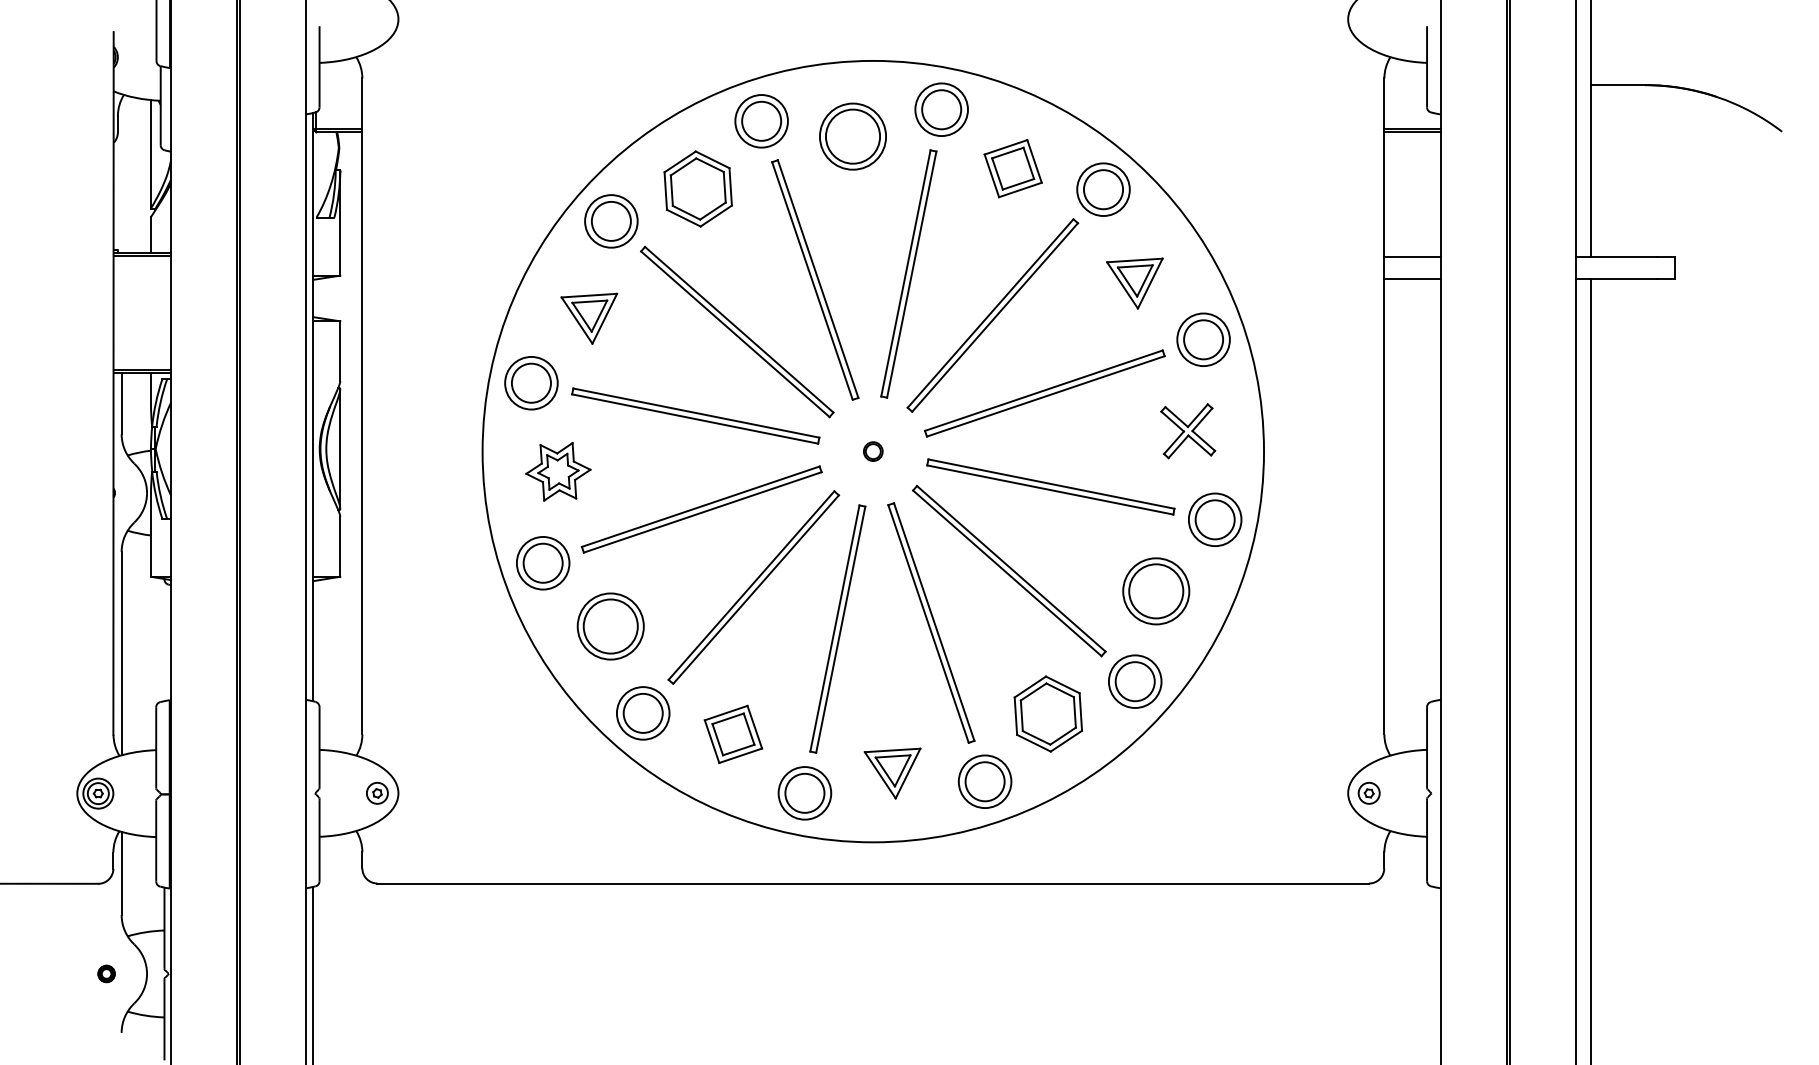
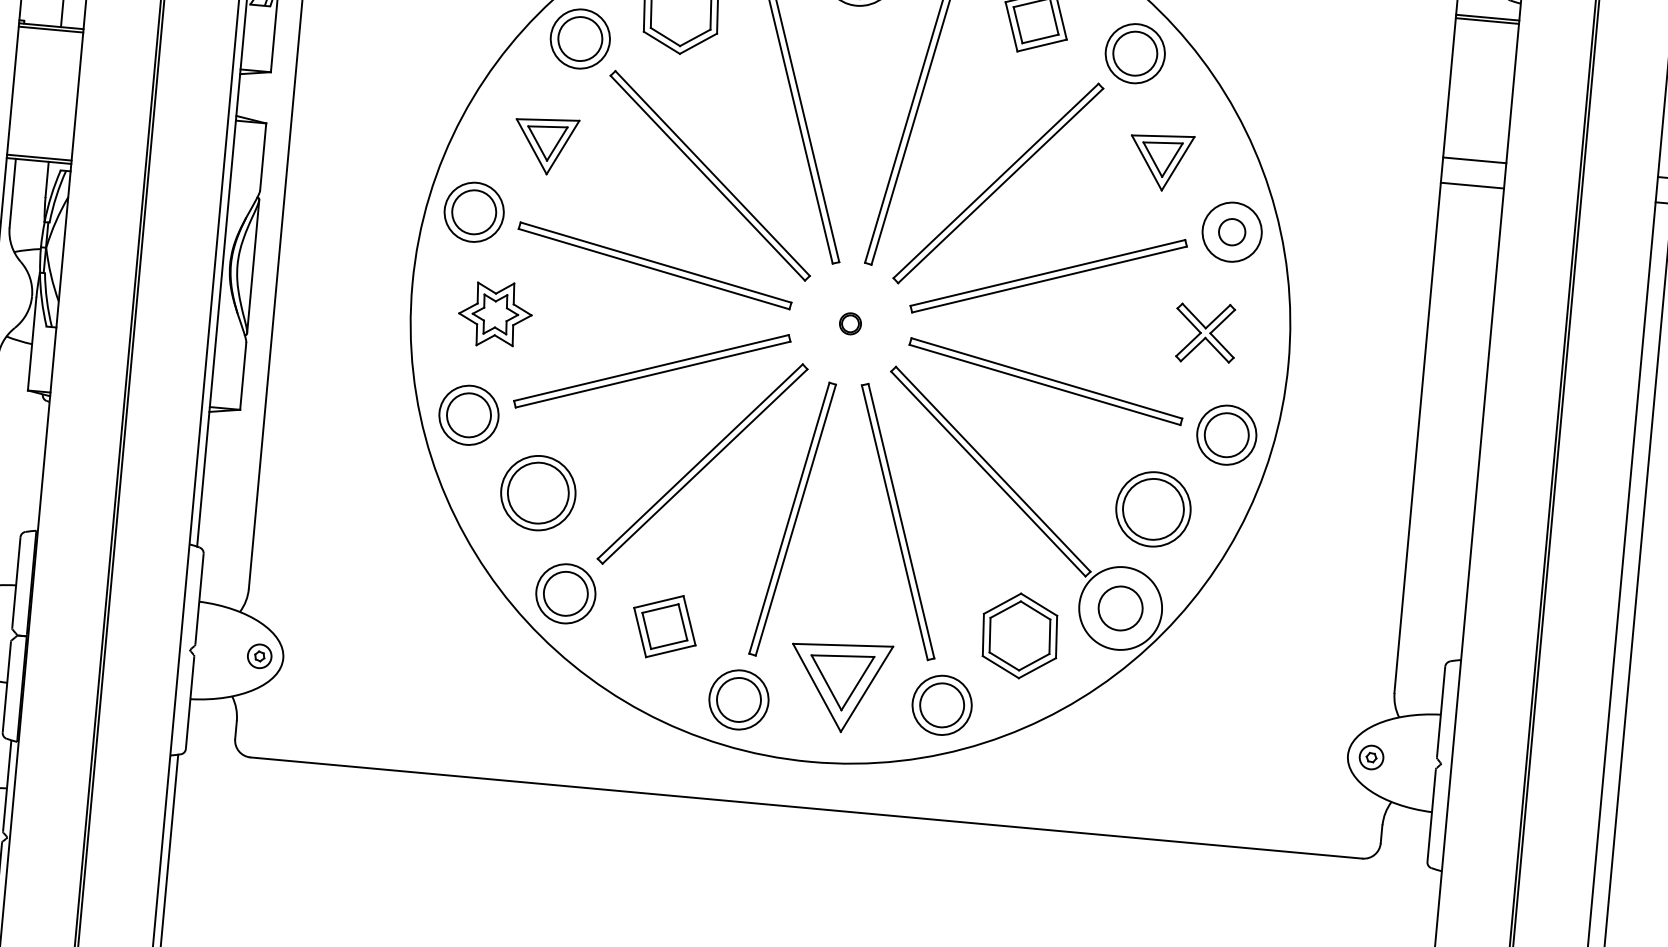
circle: (1203, 339) -> (1232, 231), size x0.6
circle: (1134, 681) -> (1119, 608), size x1.4
part: (892, 773) -> (839, 686), size x1.6

